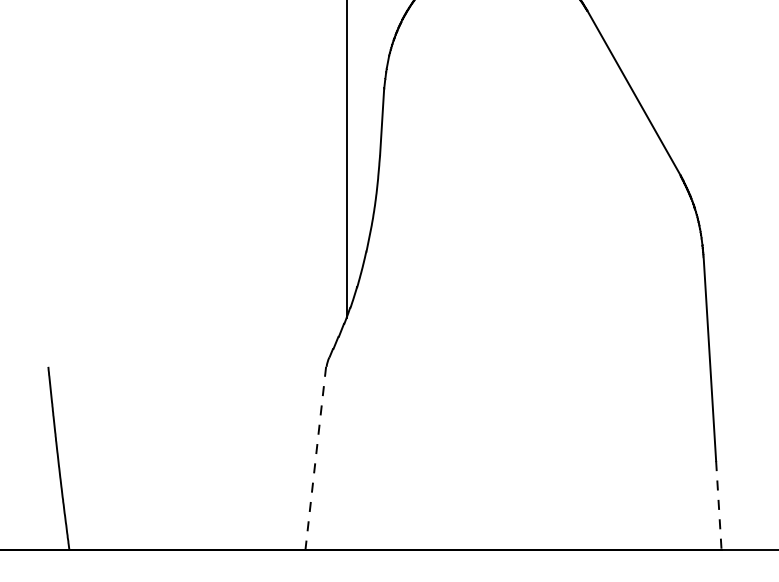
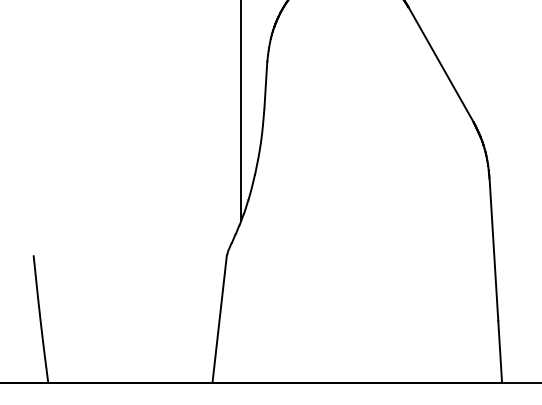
line: (315, 459) -> (219, 319), dashed -> solid
line: (719, 505) -> (500, 351), dashed -> solid

